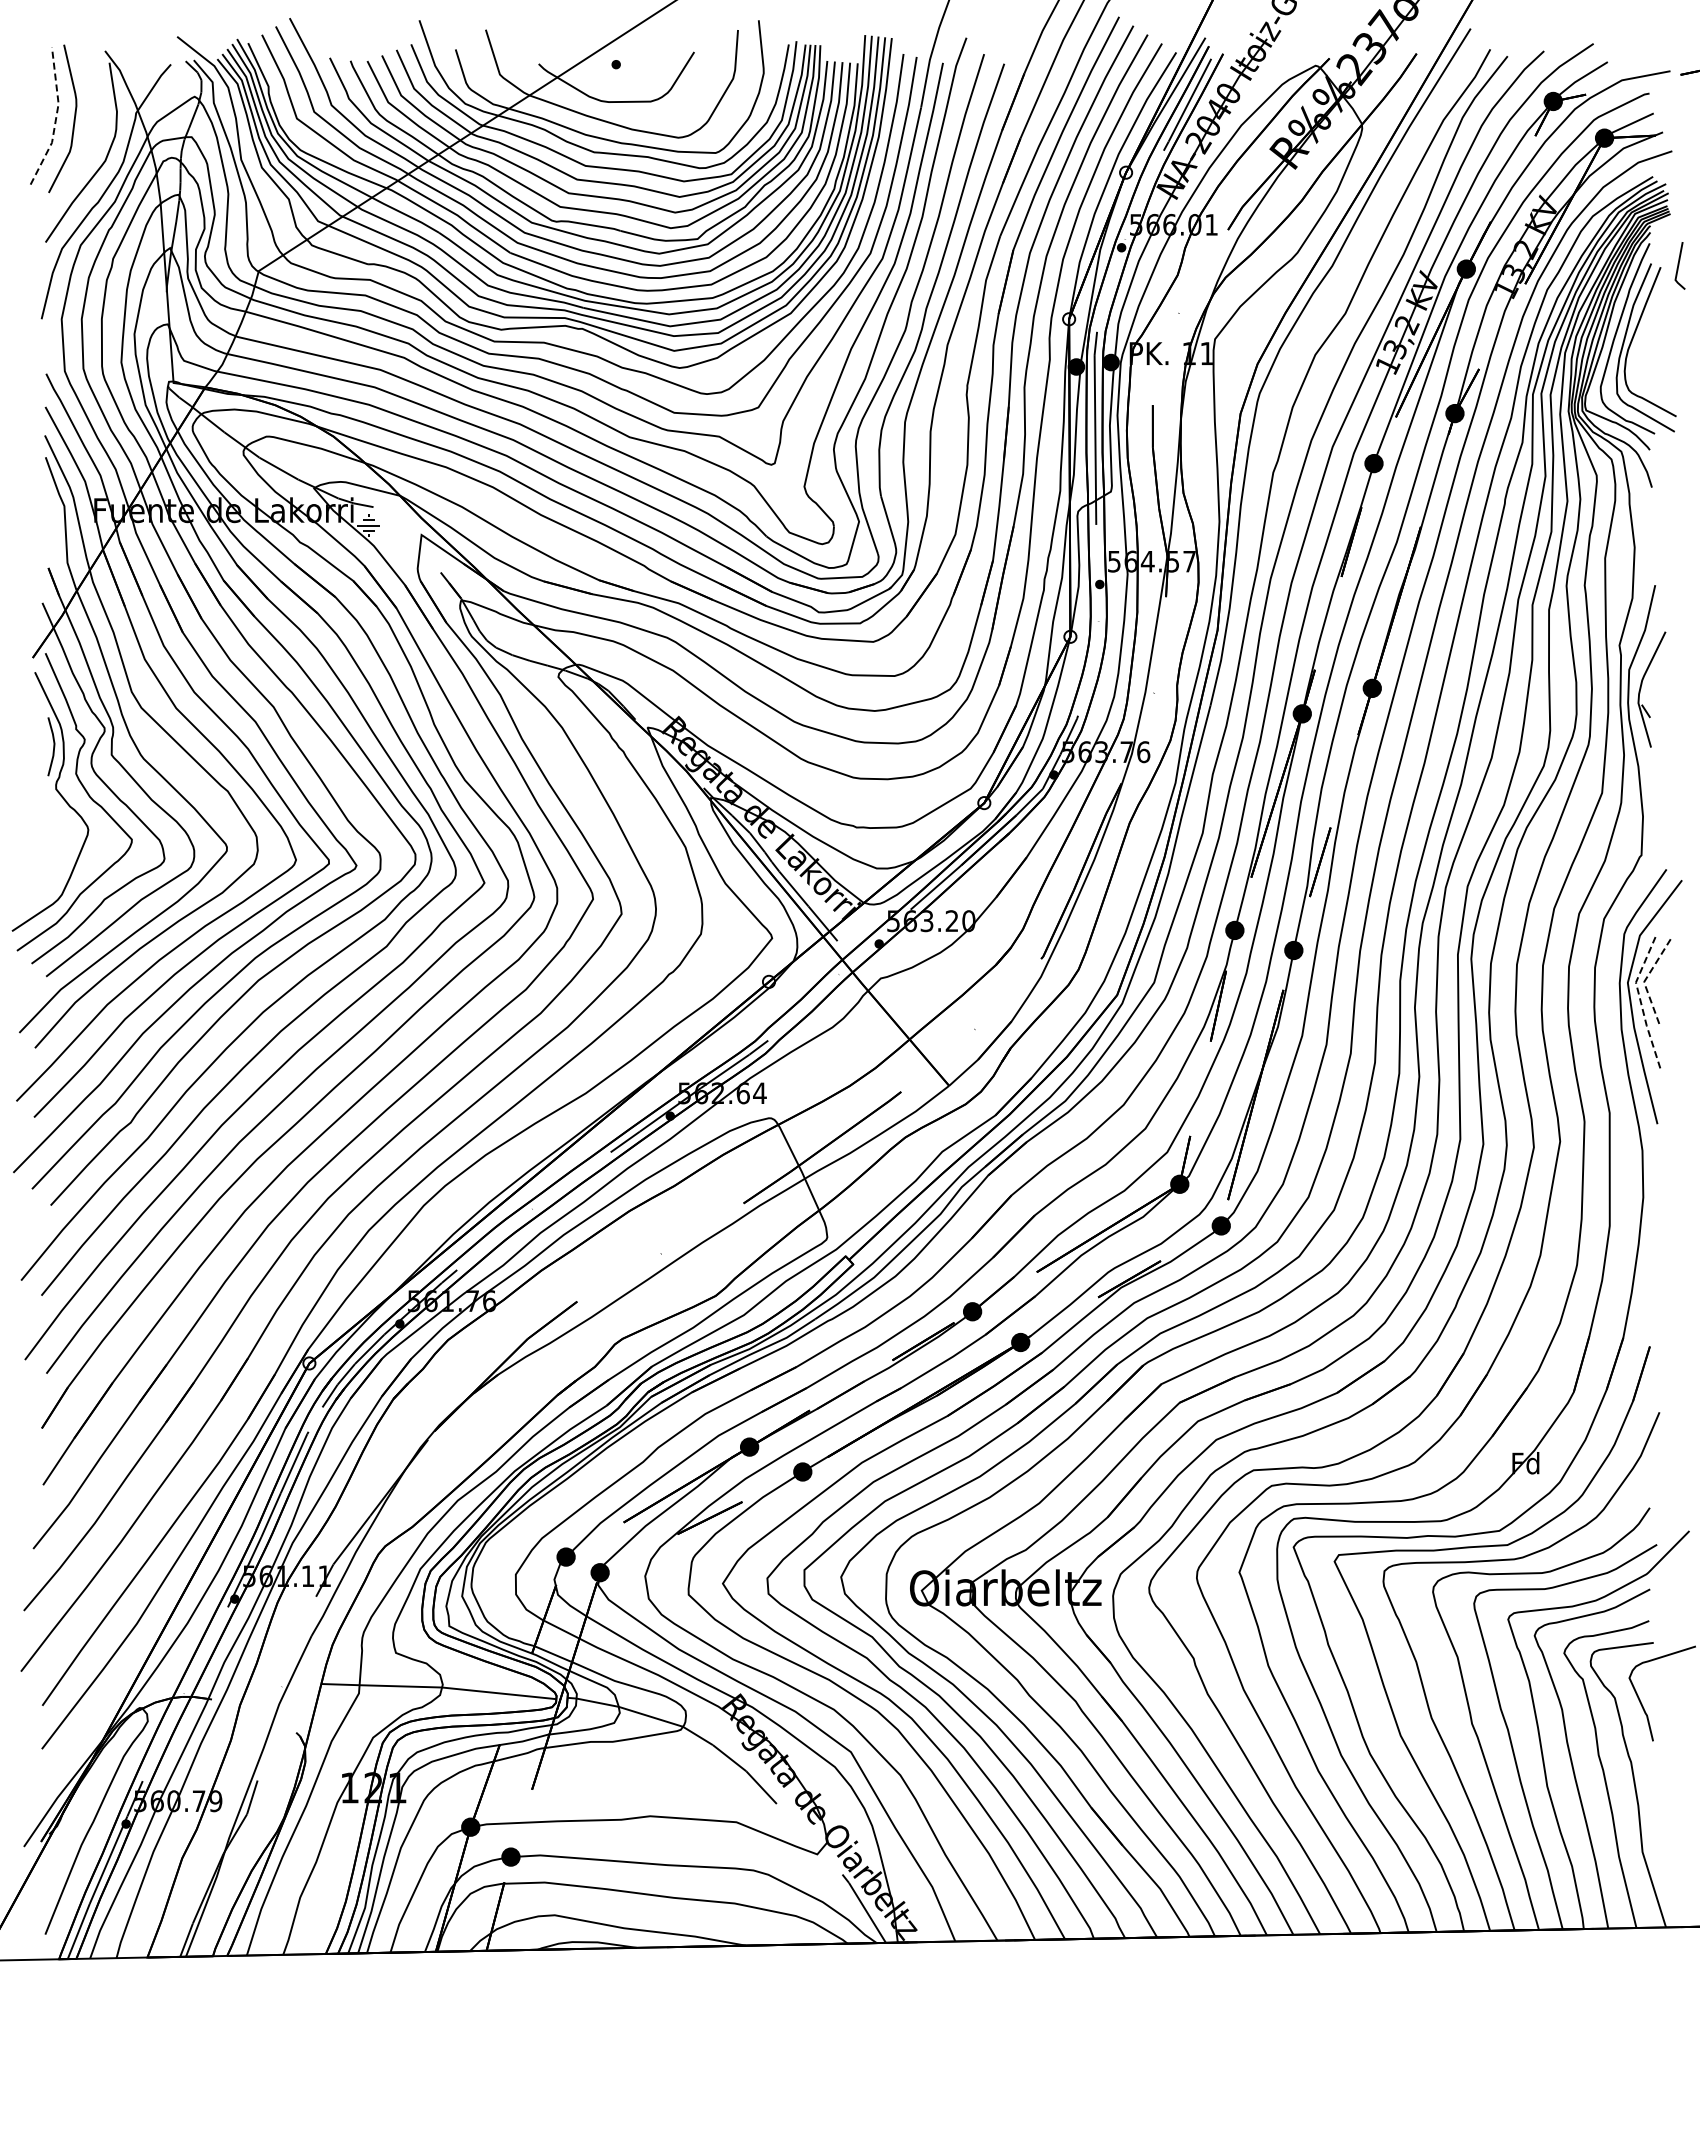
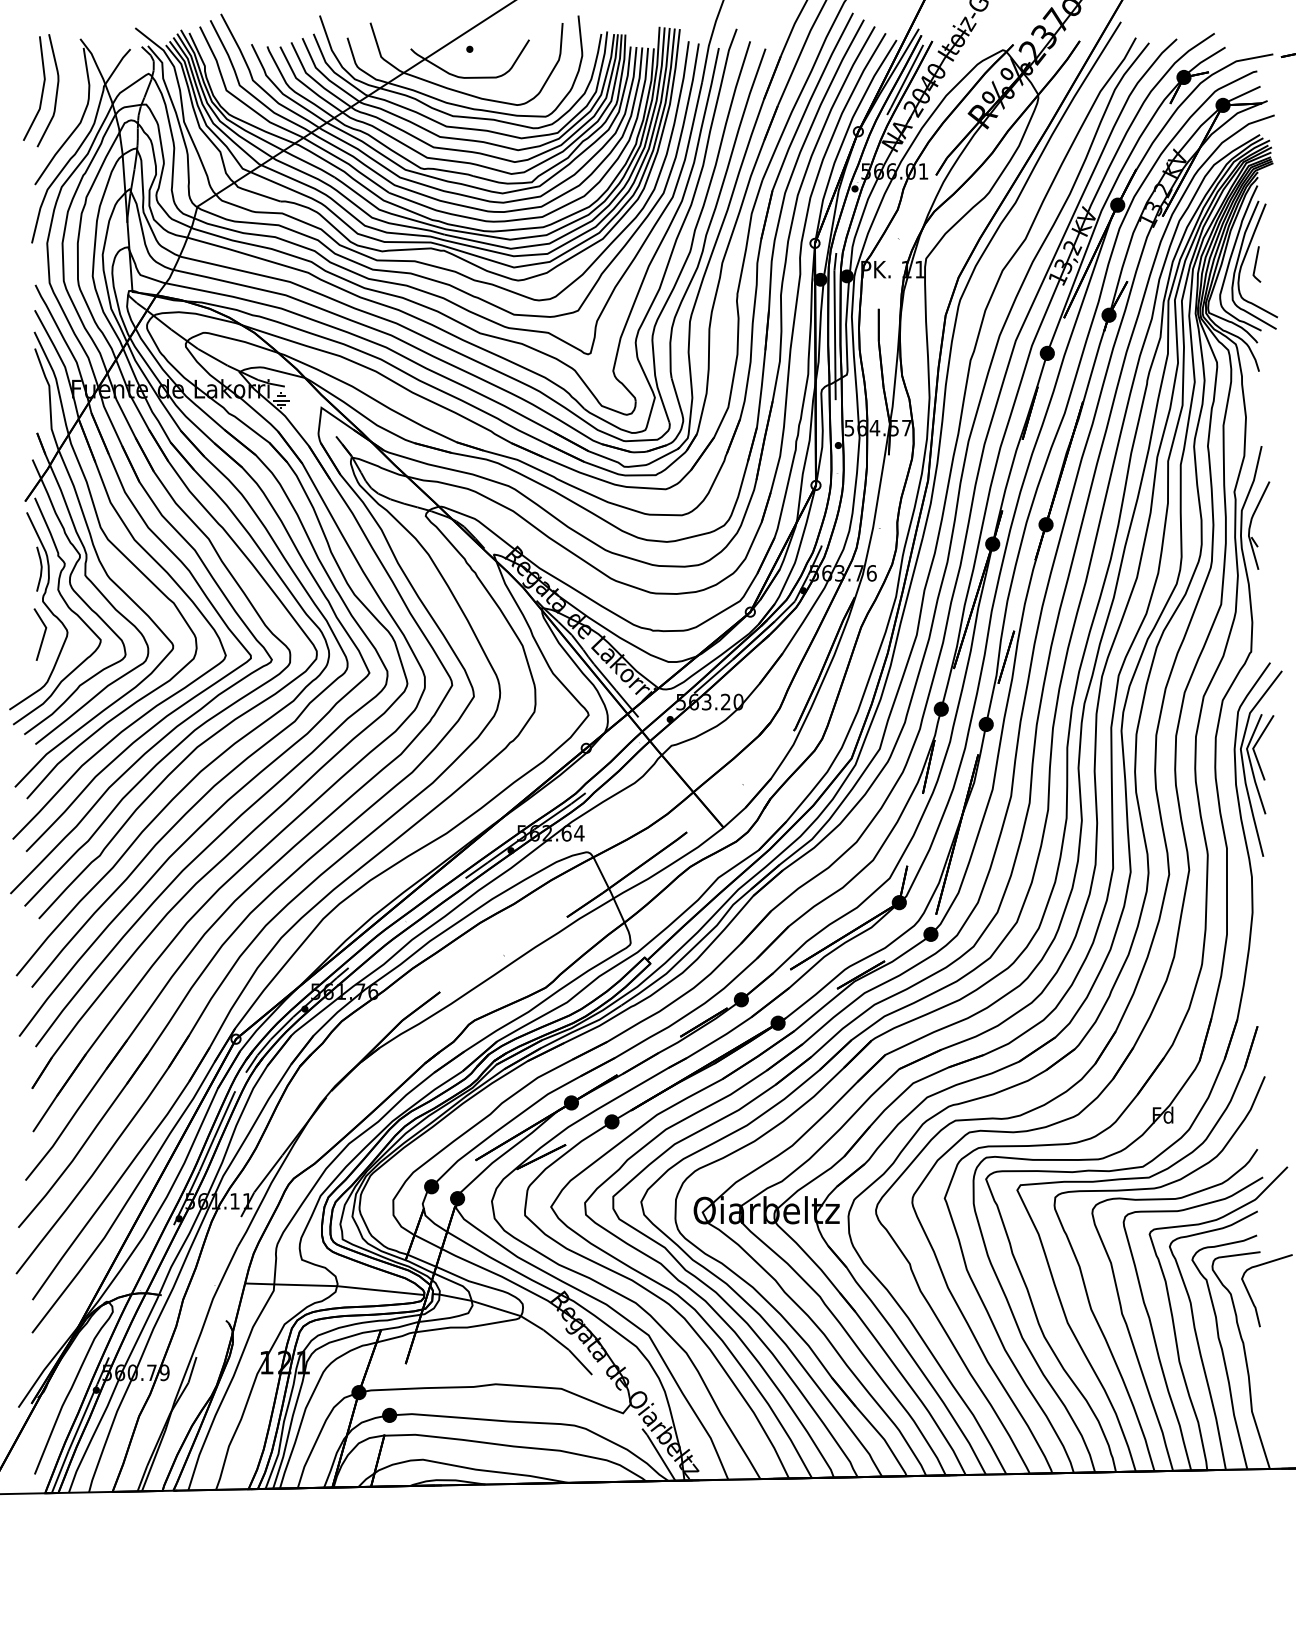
line: (56, 118) -> (43, 90), dashed -> solid
line: (1679, 265) -> (1256, 264), moved
line: (56, 832) -> (43, 634), added
line: (1645, 979) -> (1254, 746), dashed -> solid
line: (1640, 1001) -> (1250, 763), dashed -> solid

